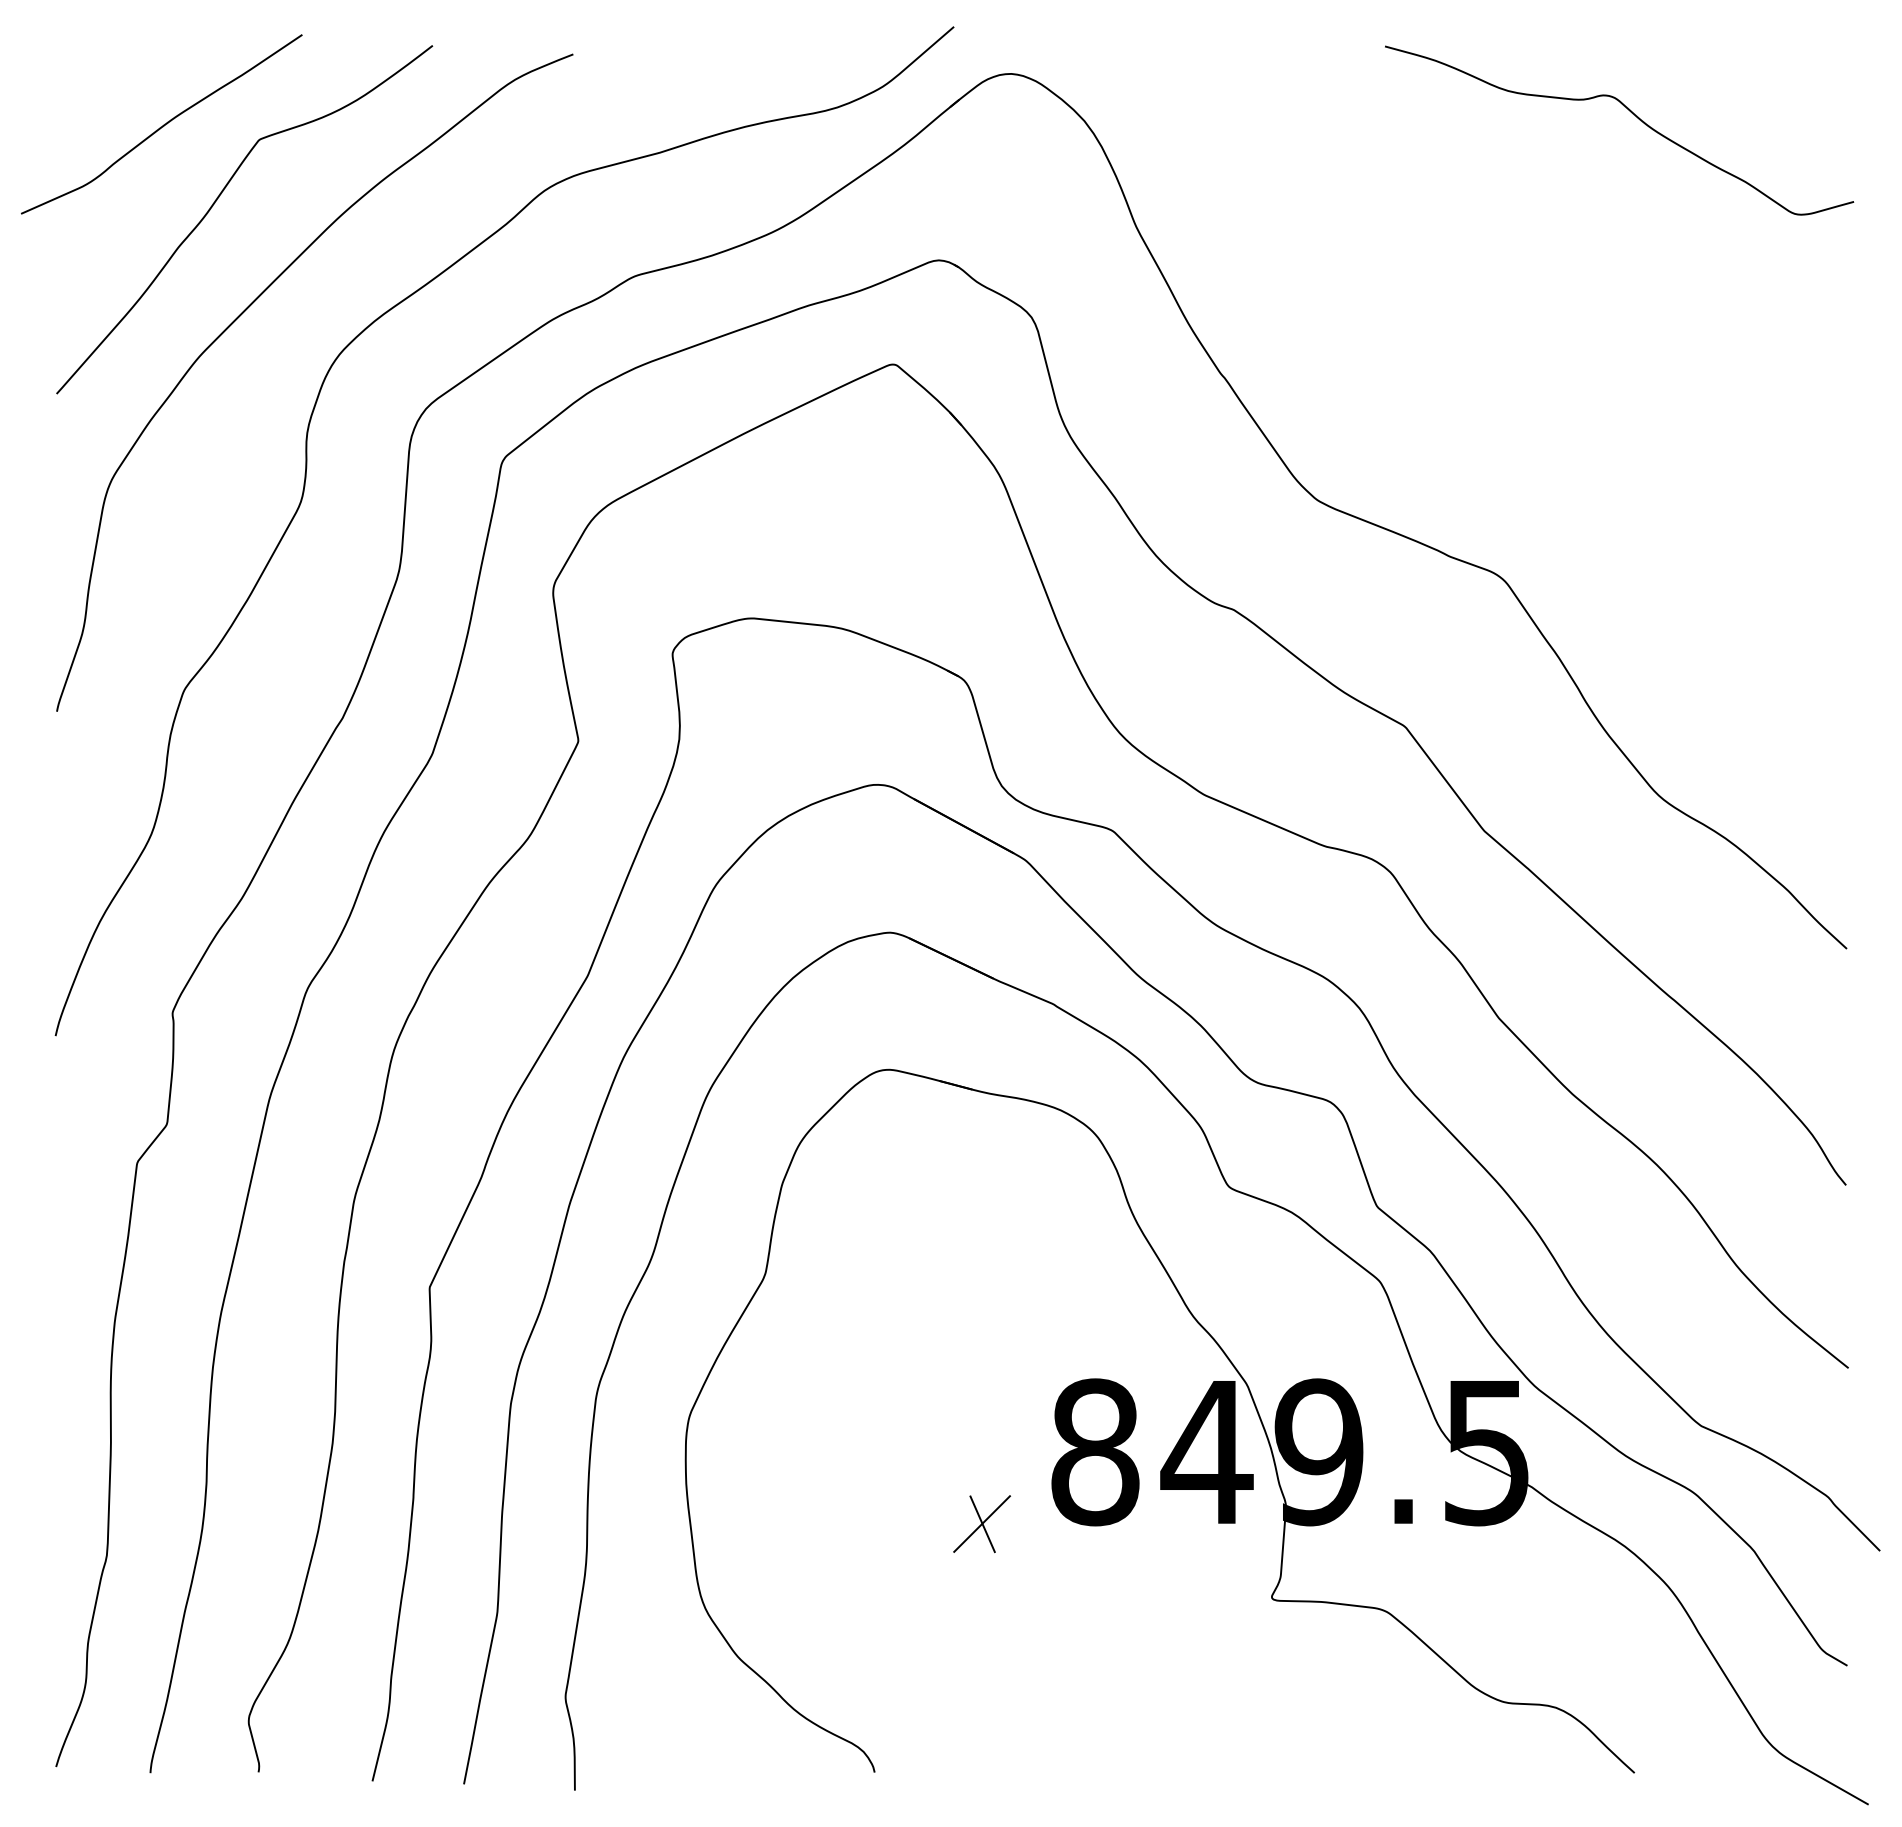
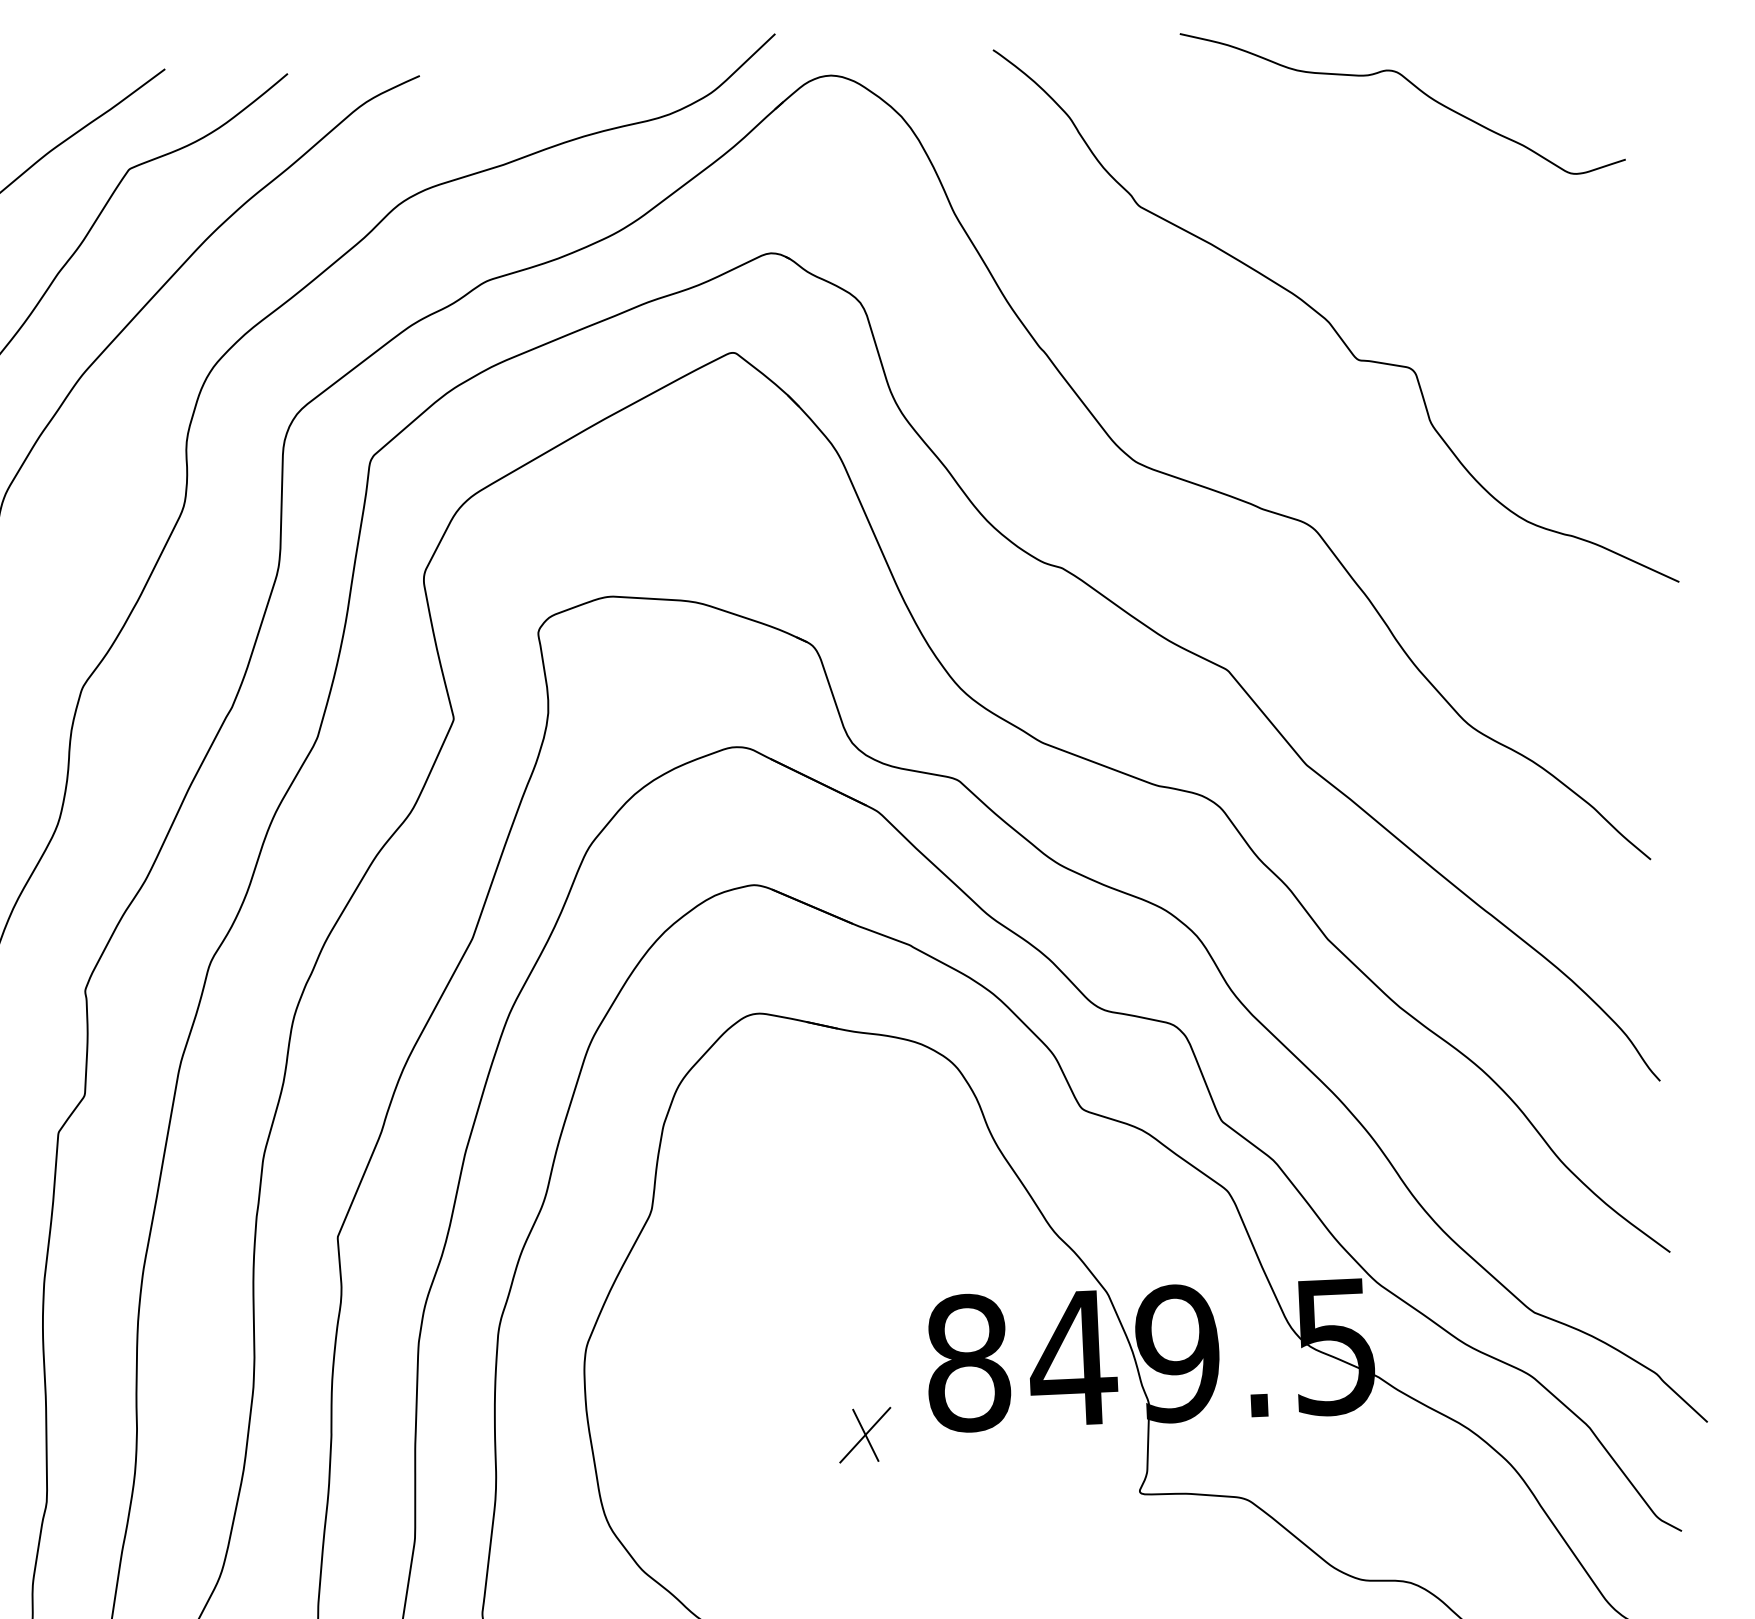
curve: (1530, 360) -> (1329, 321), added

